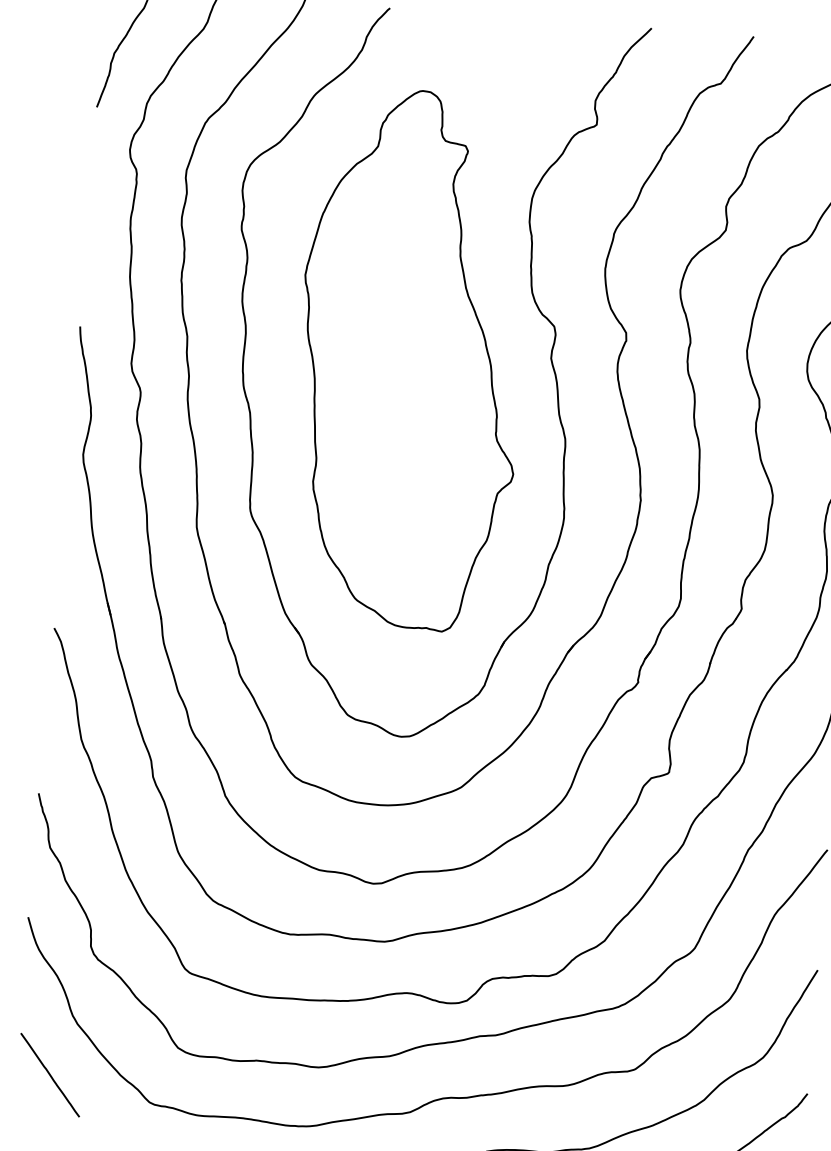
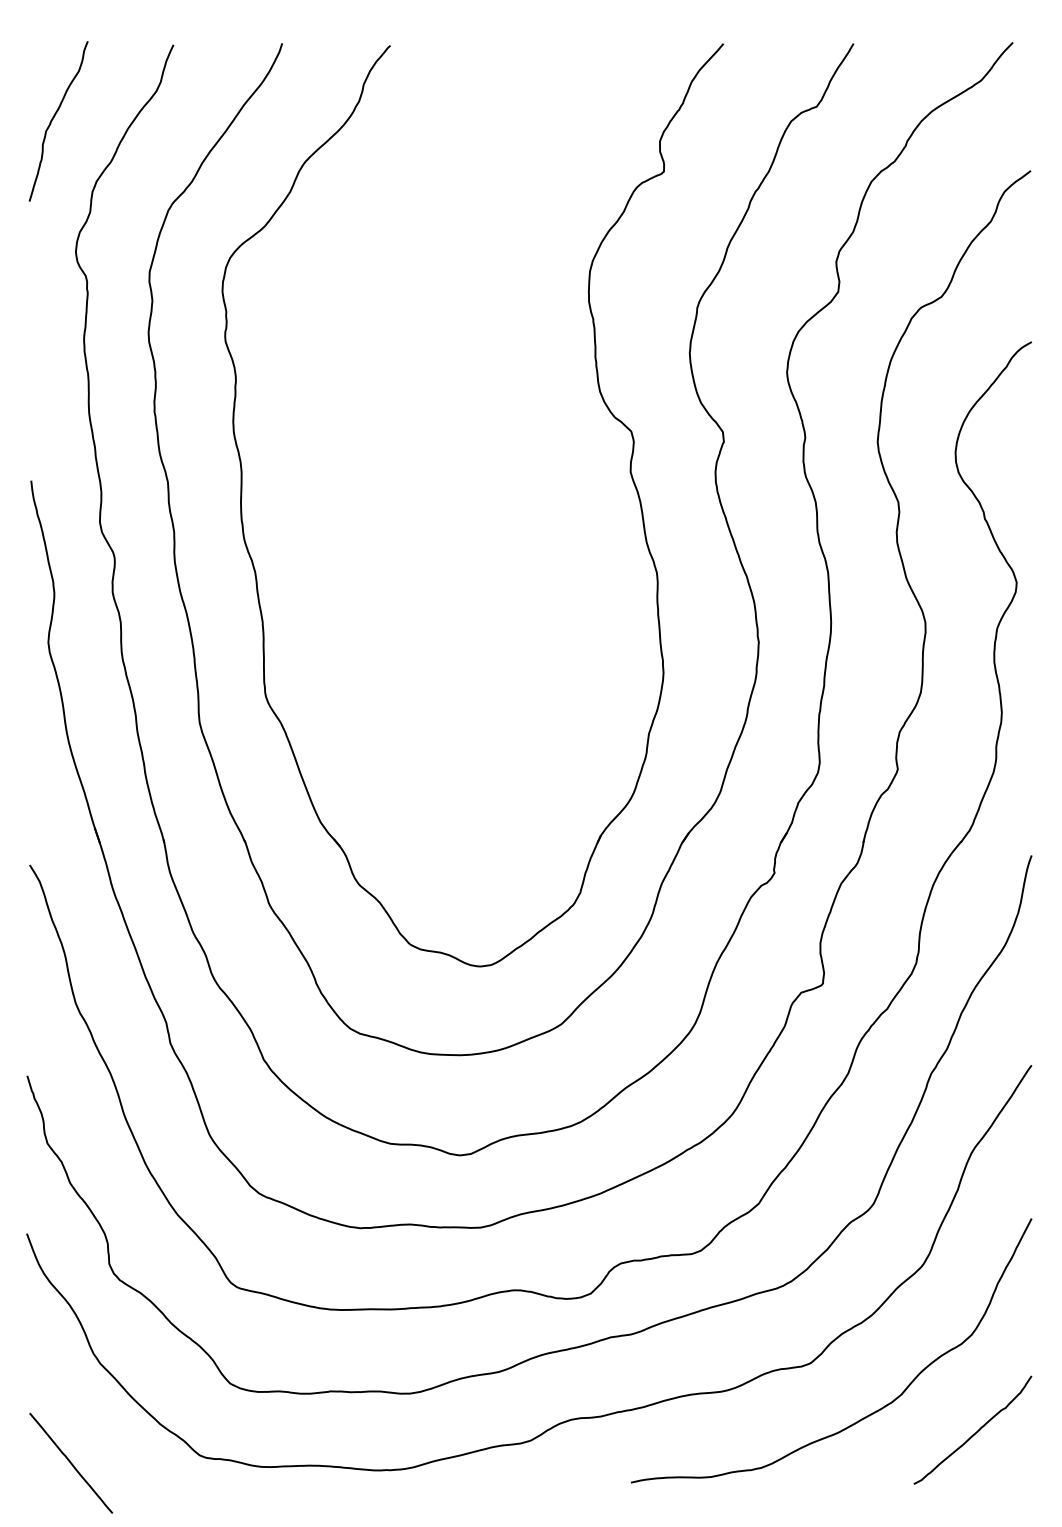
part: (410, 359) -> (452, 488), removed
line: (50, 1074) -> (71, 1462), moved

